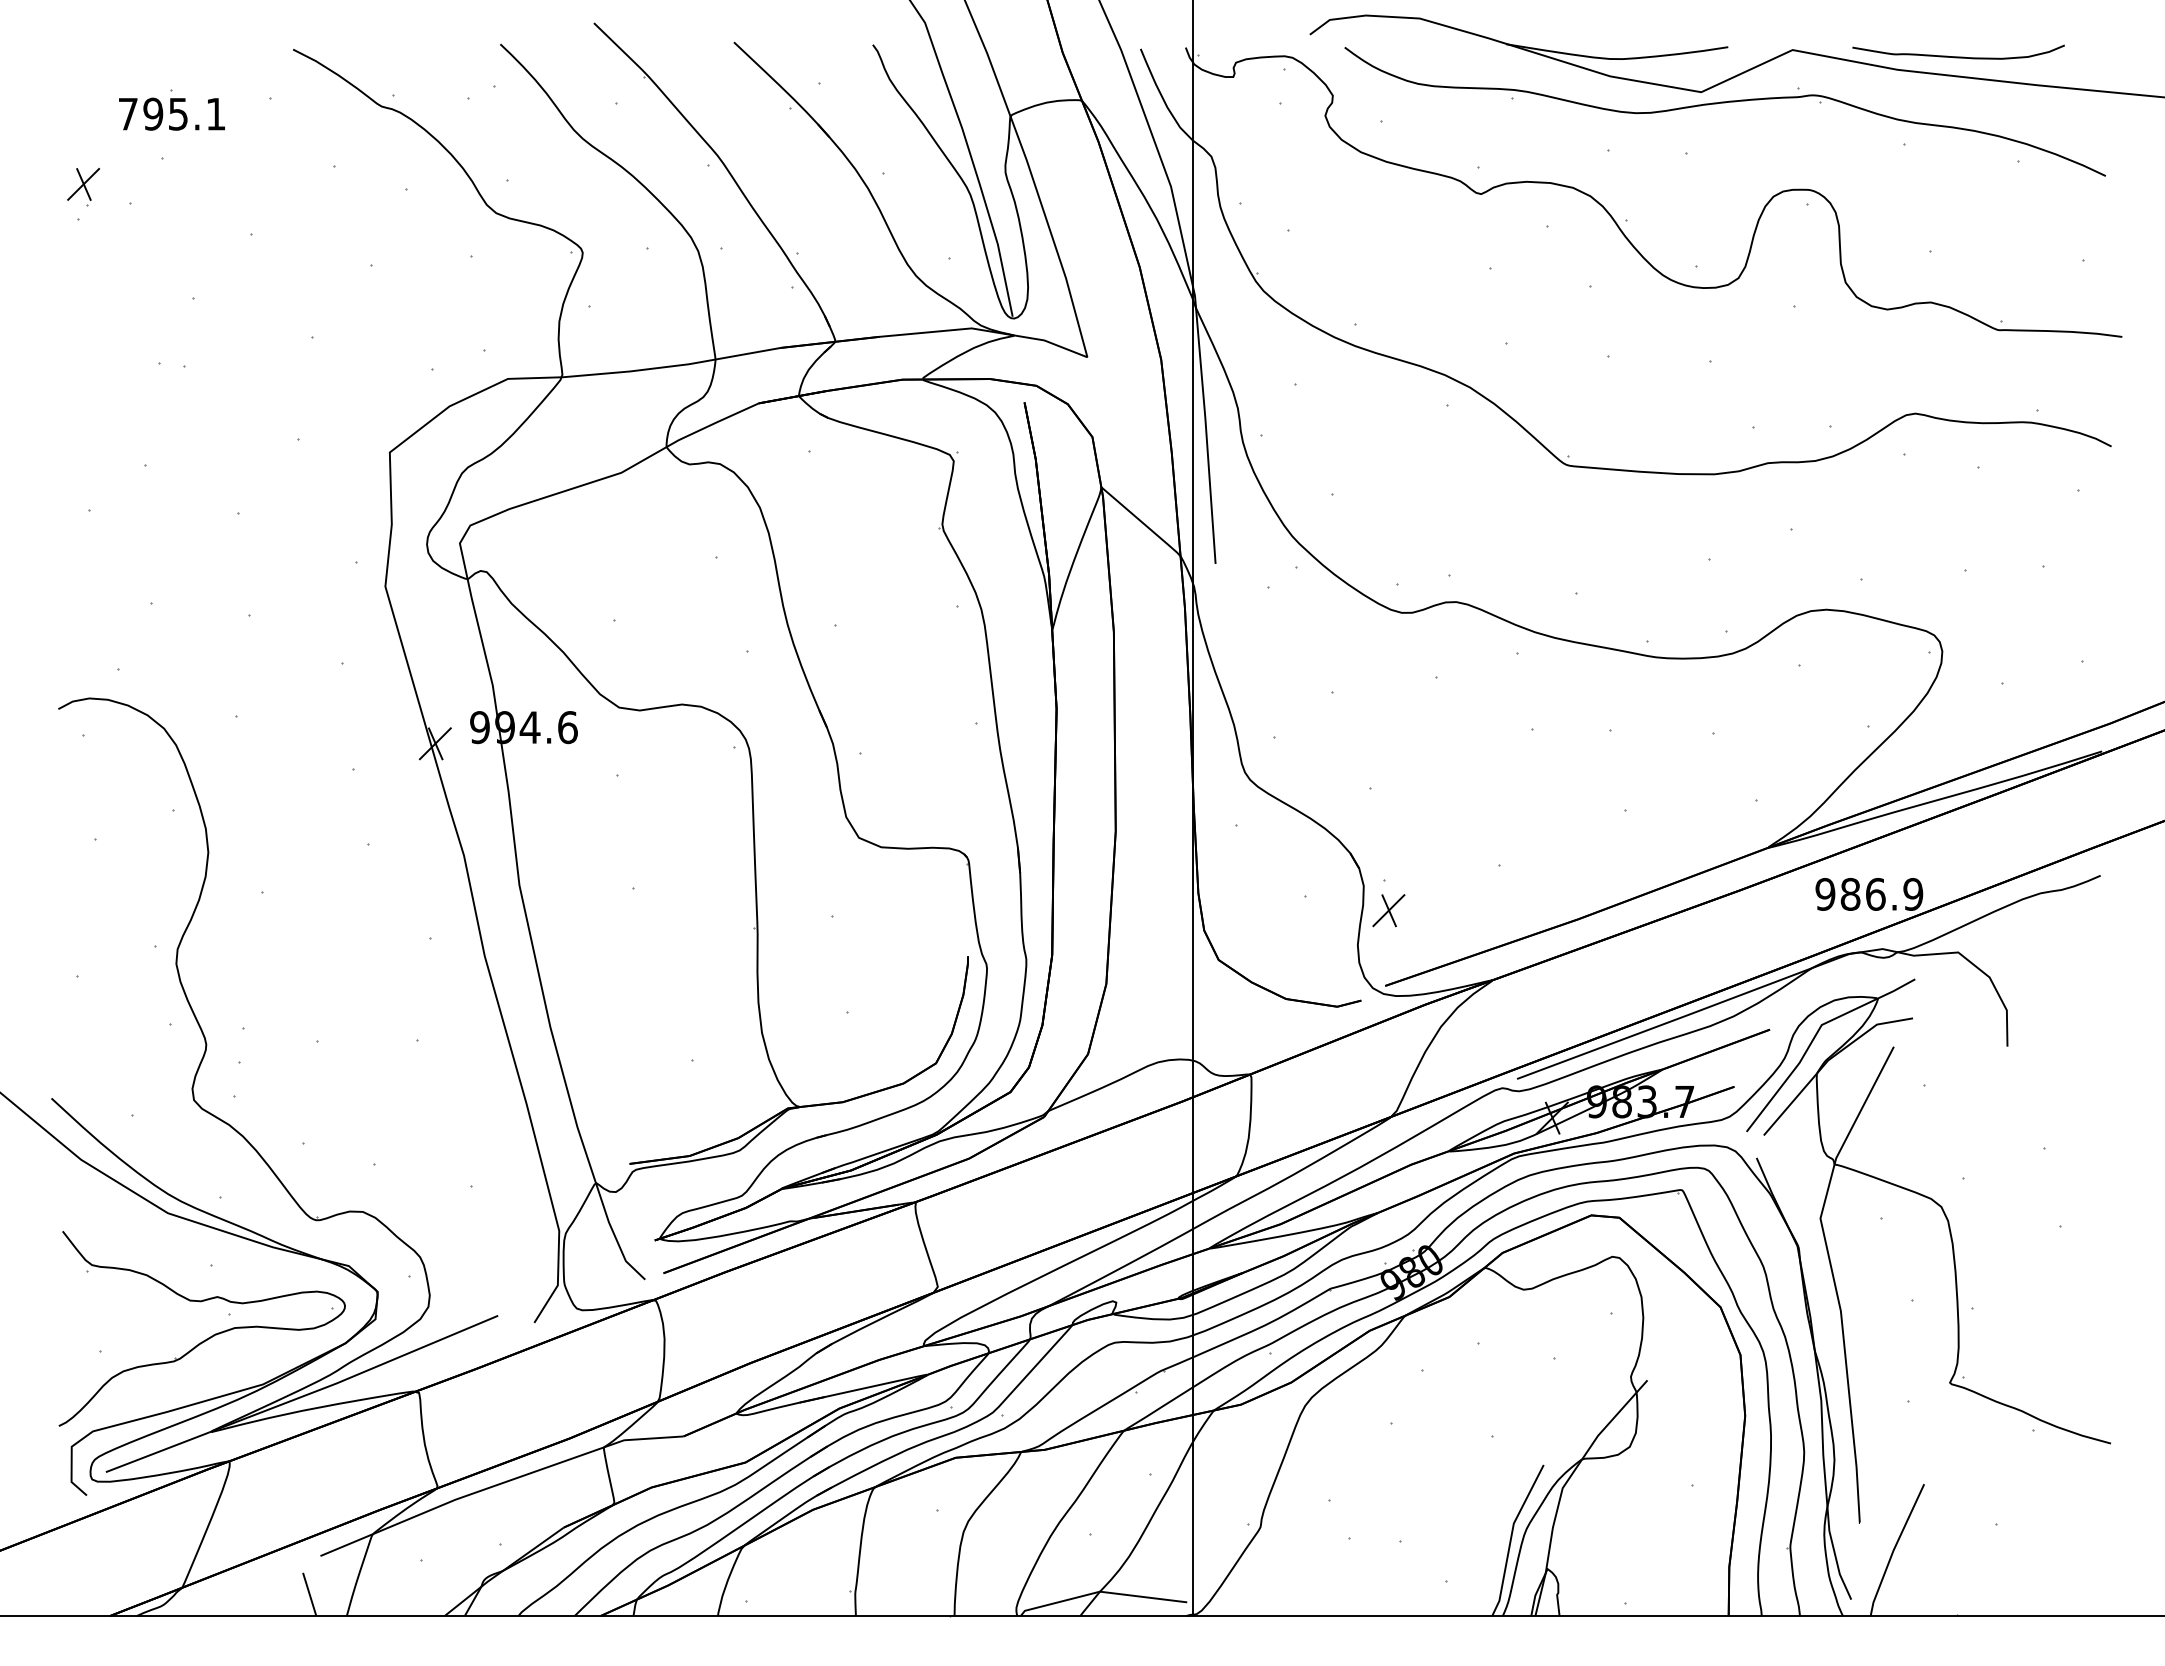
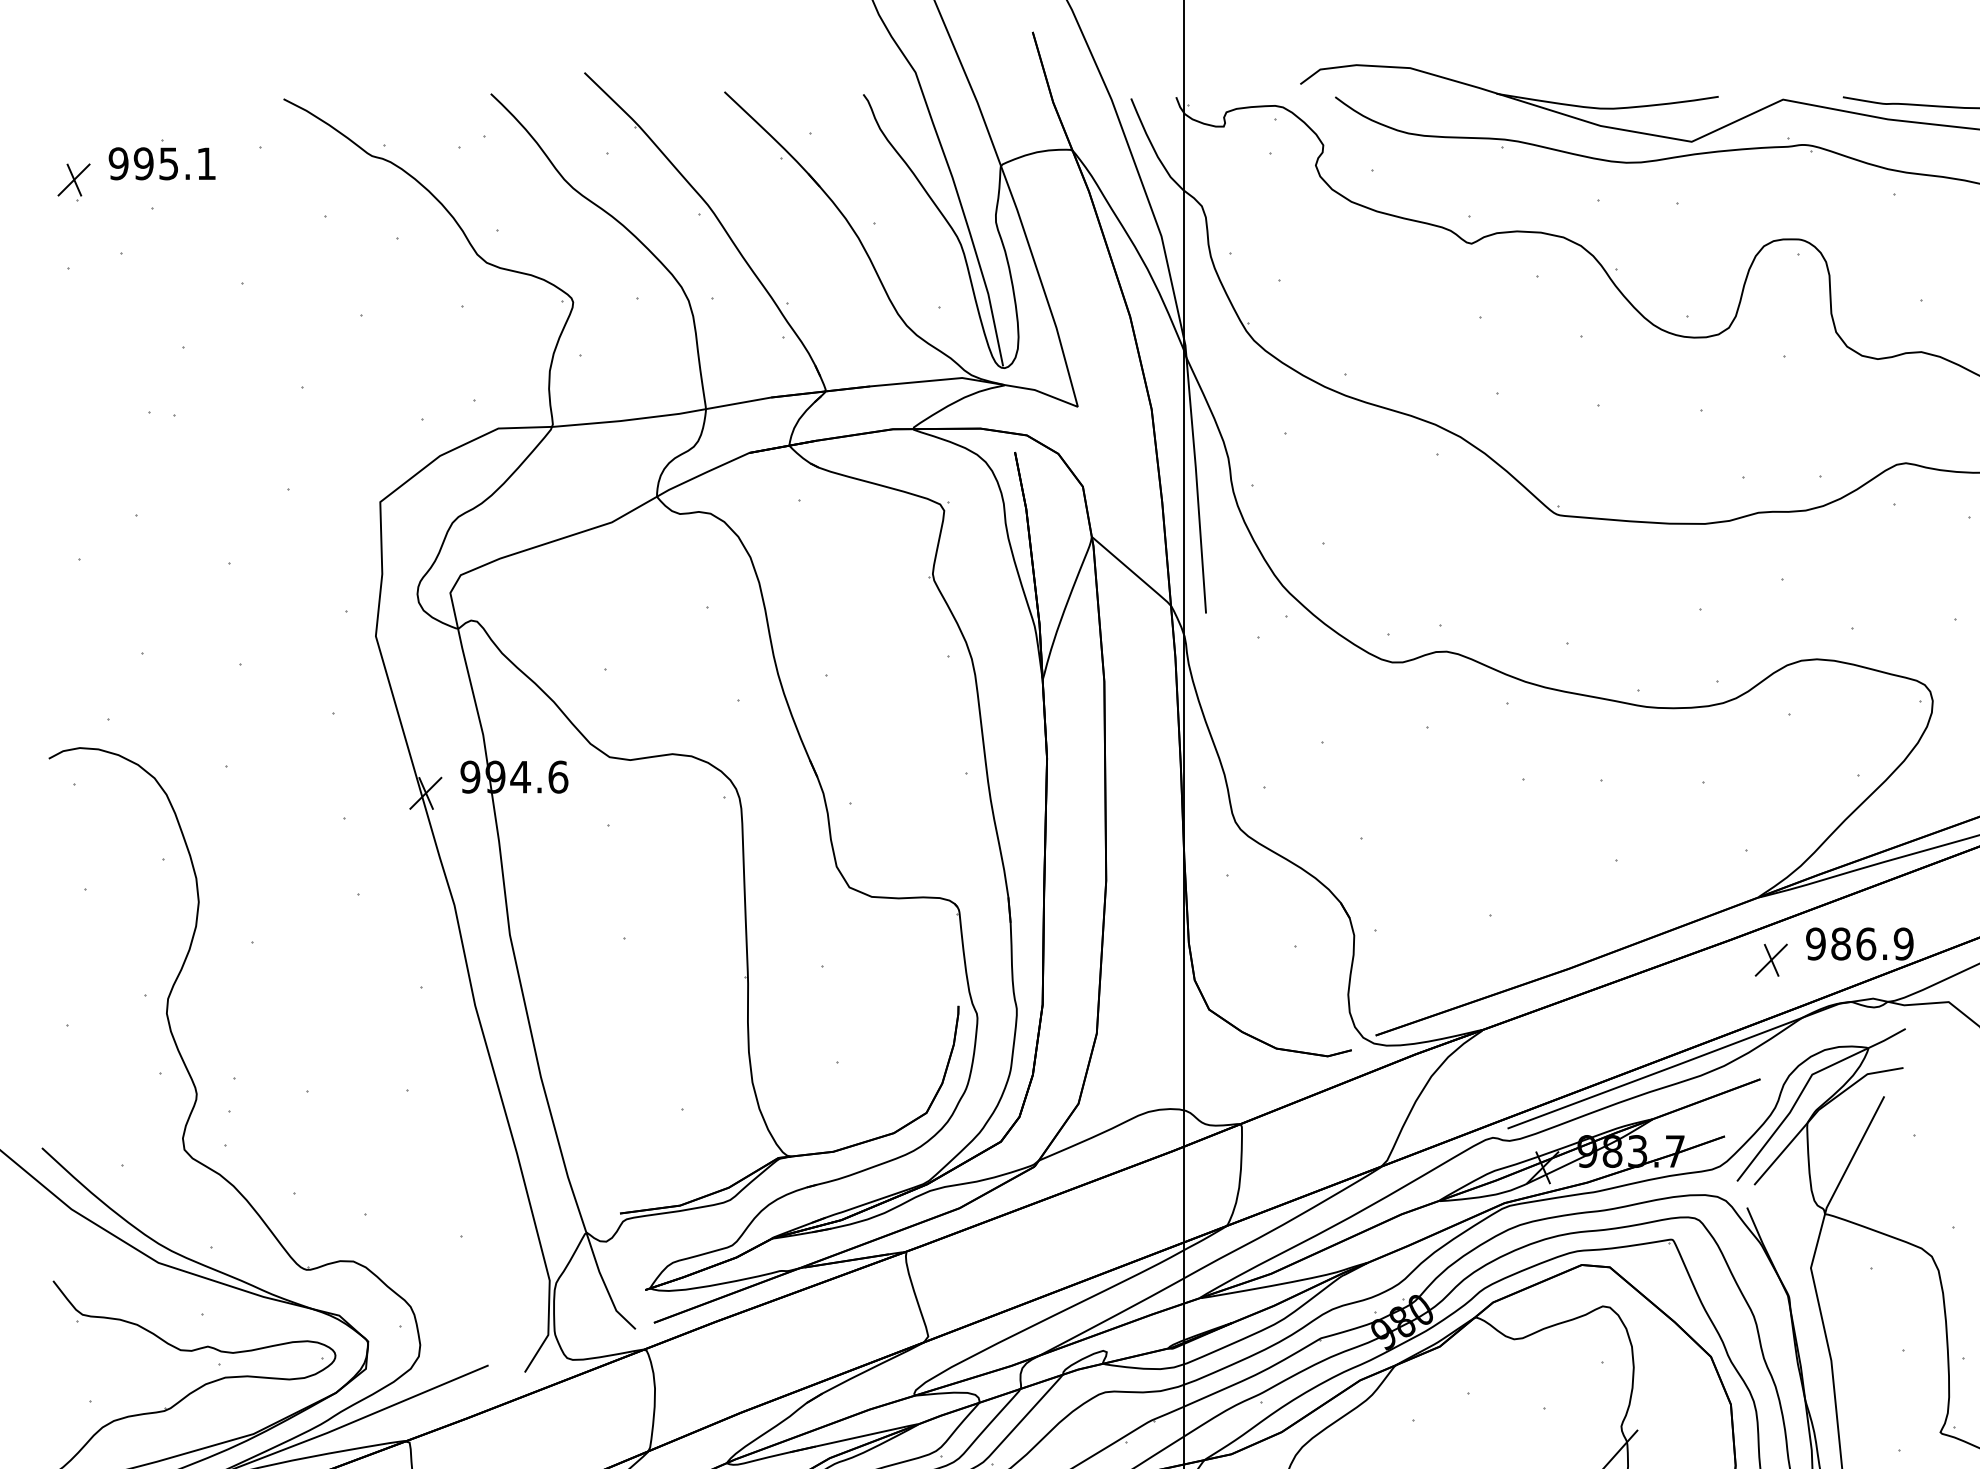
text: (127, 113) -> (117, 163), 795.1 -> 995.1
part: (83, 187) -> (73, 183), moved
part: (1388, 910) -> (1770, 960), moved

